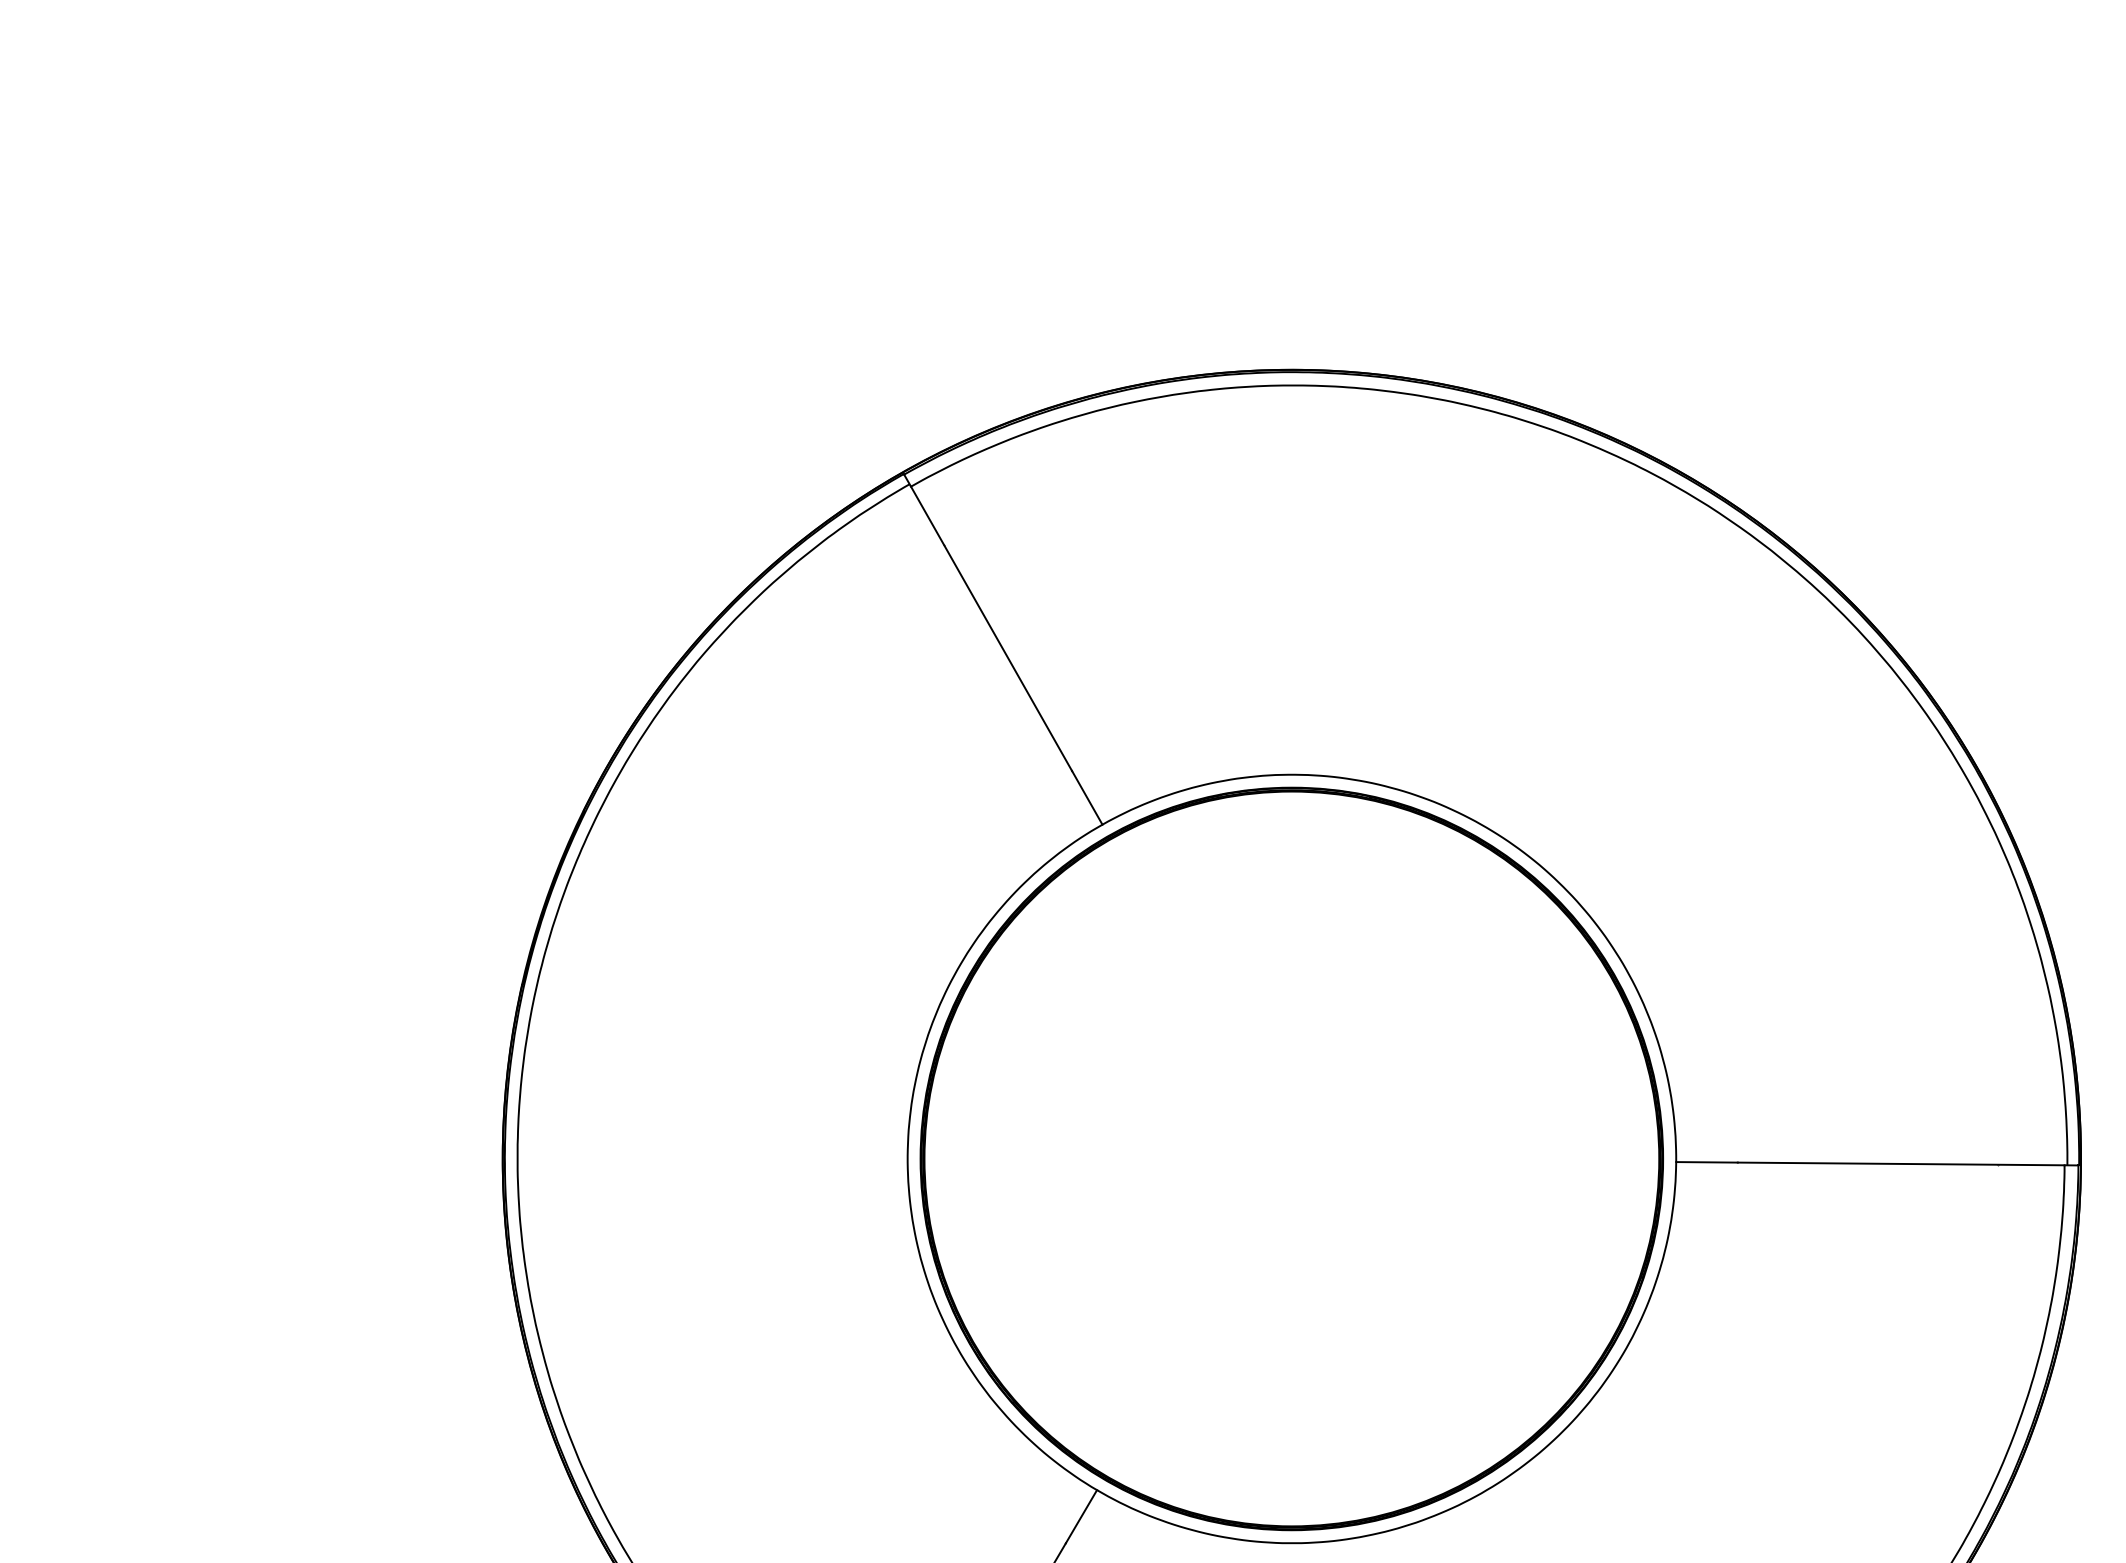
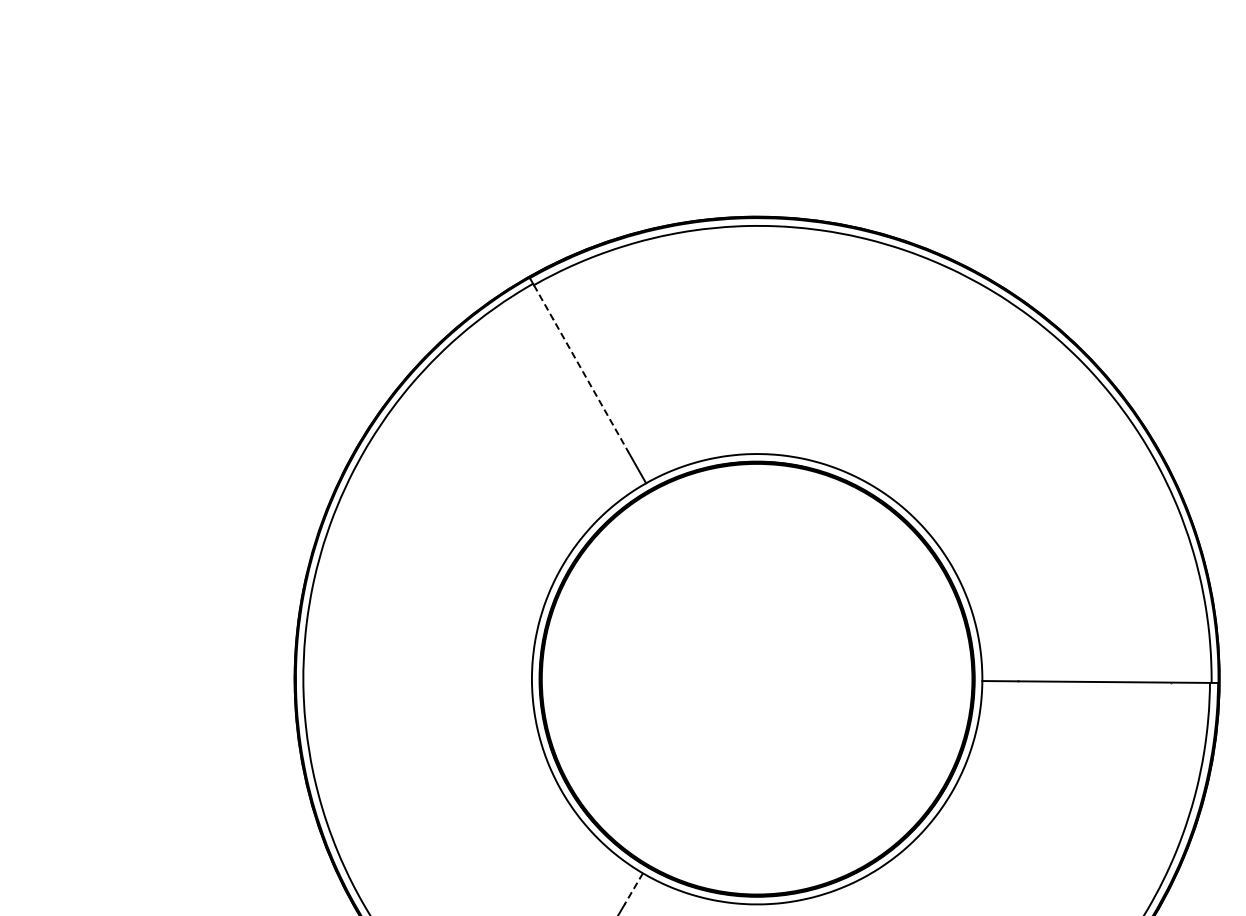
line: (992, 628) -> (581, 368), solid -> dashed
line: (1080, 1517) -> (633, 889), solid -> dashed

